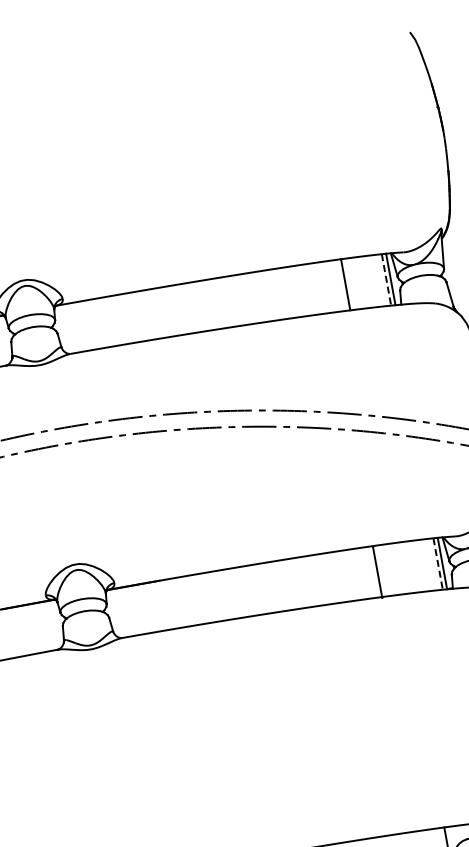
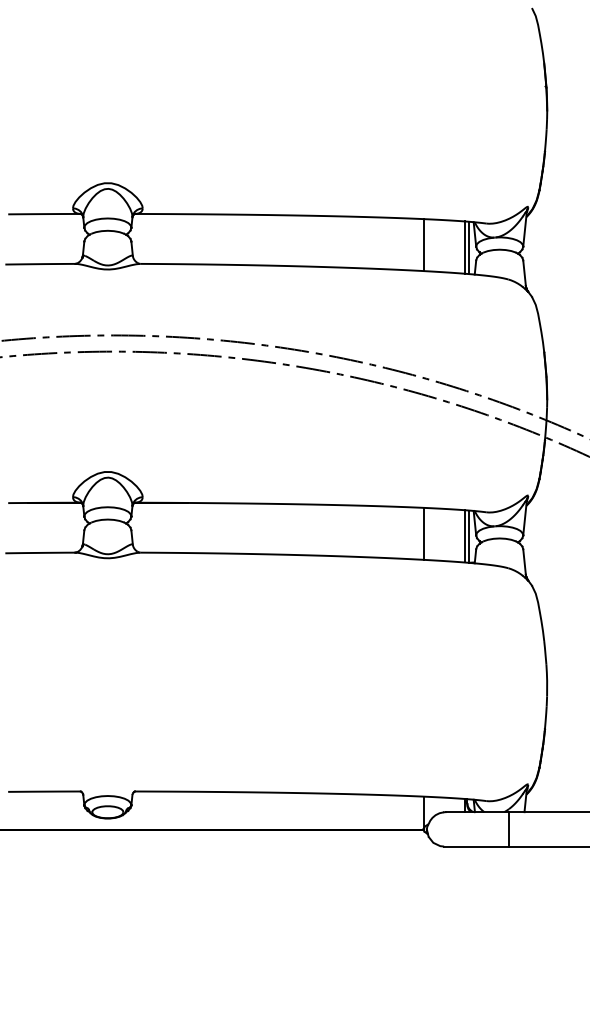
line: (386, 280) -> (464, 248), dashed -> solid
line: (438, 564) -> (464, 536), dashed -> solid
line: (377, 572) -> (423, 533), moved

